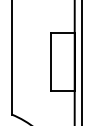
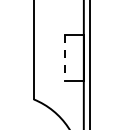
line: (51, 61) -> (65, 57), solid -> dashed

